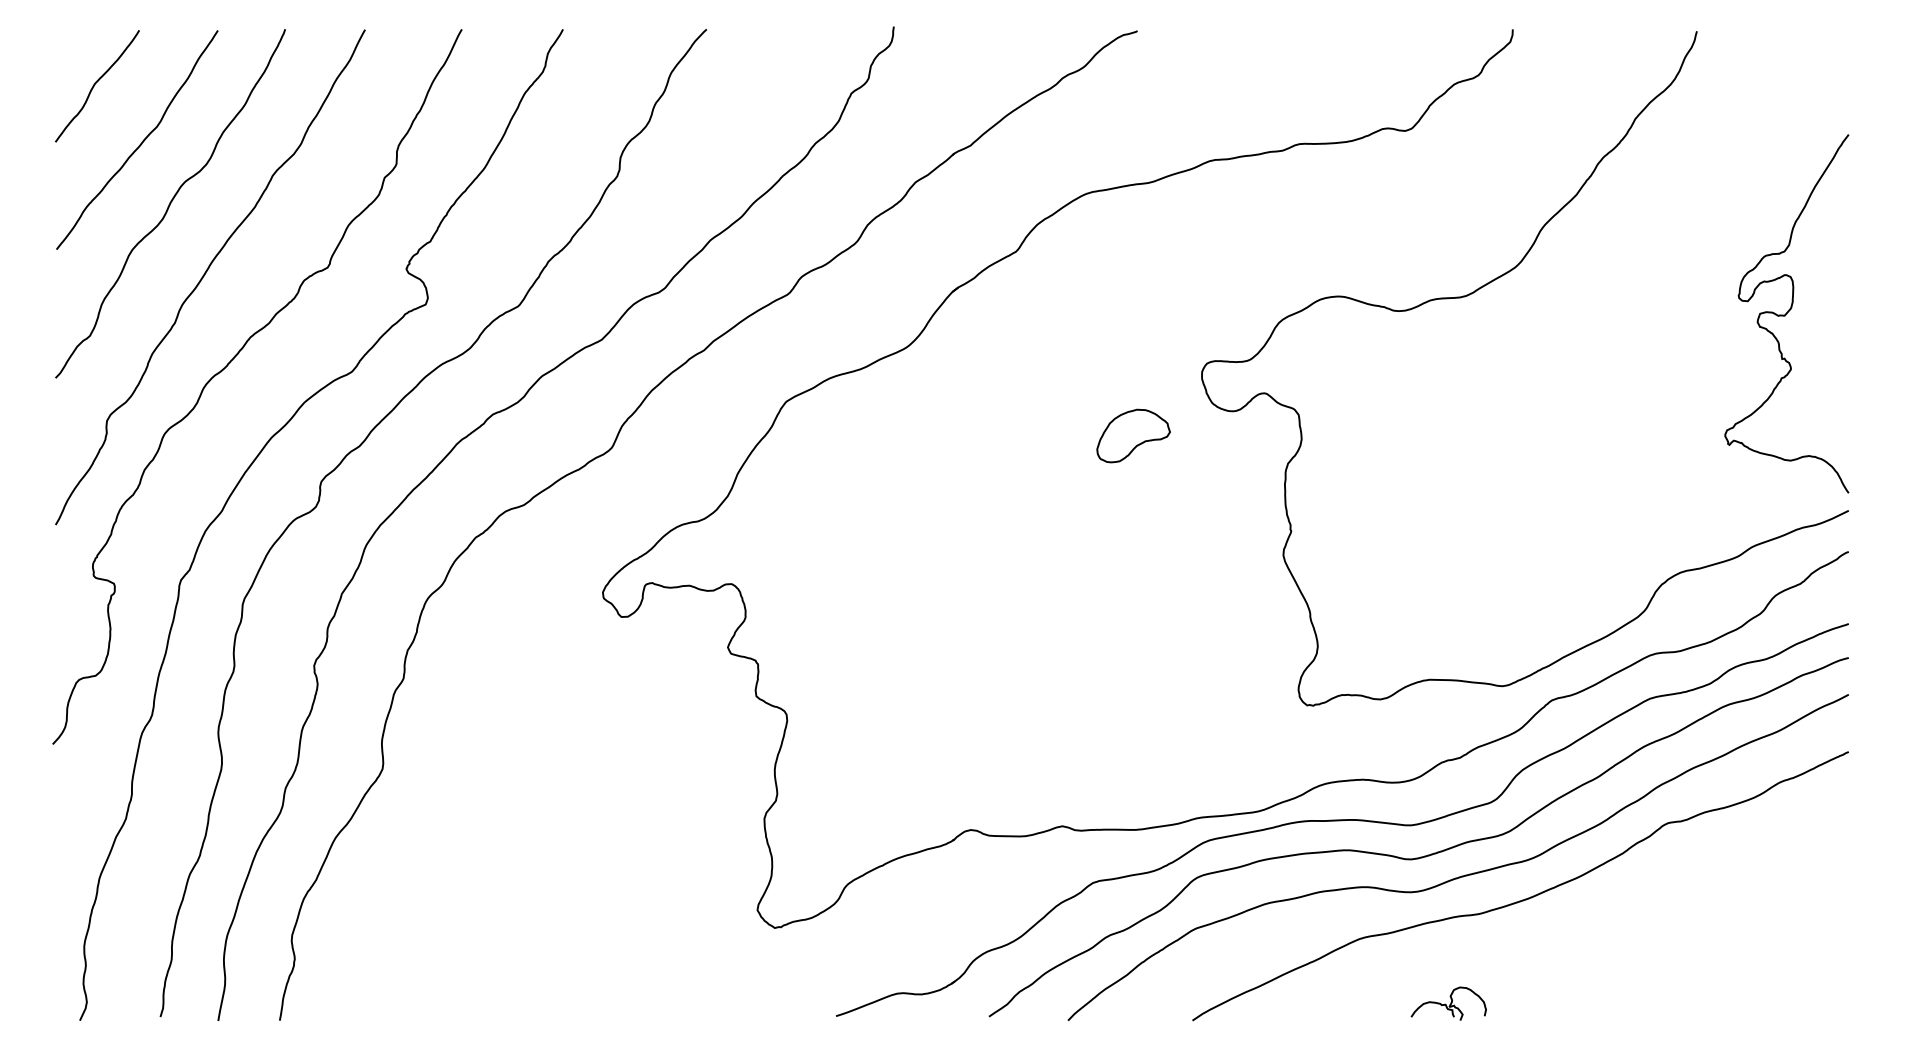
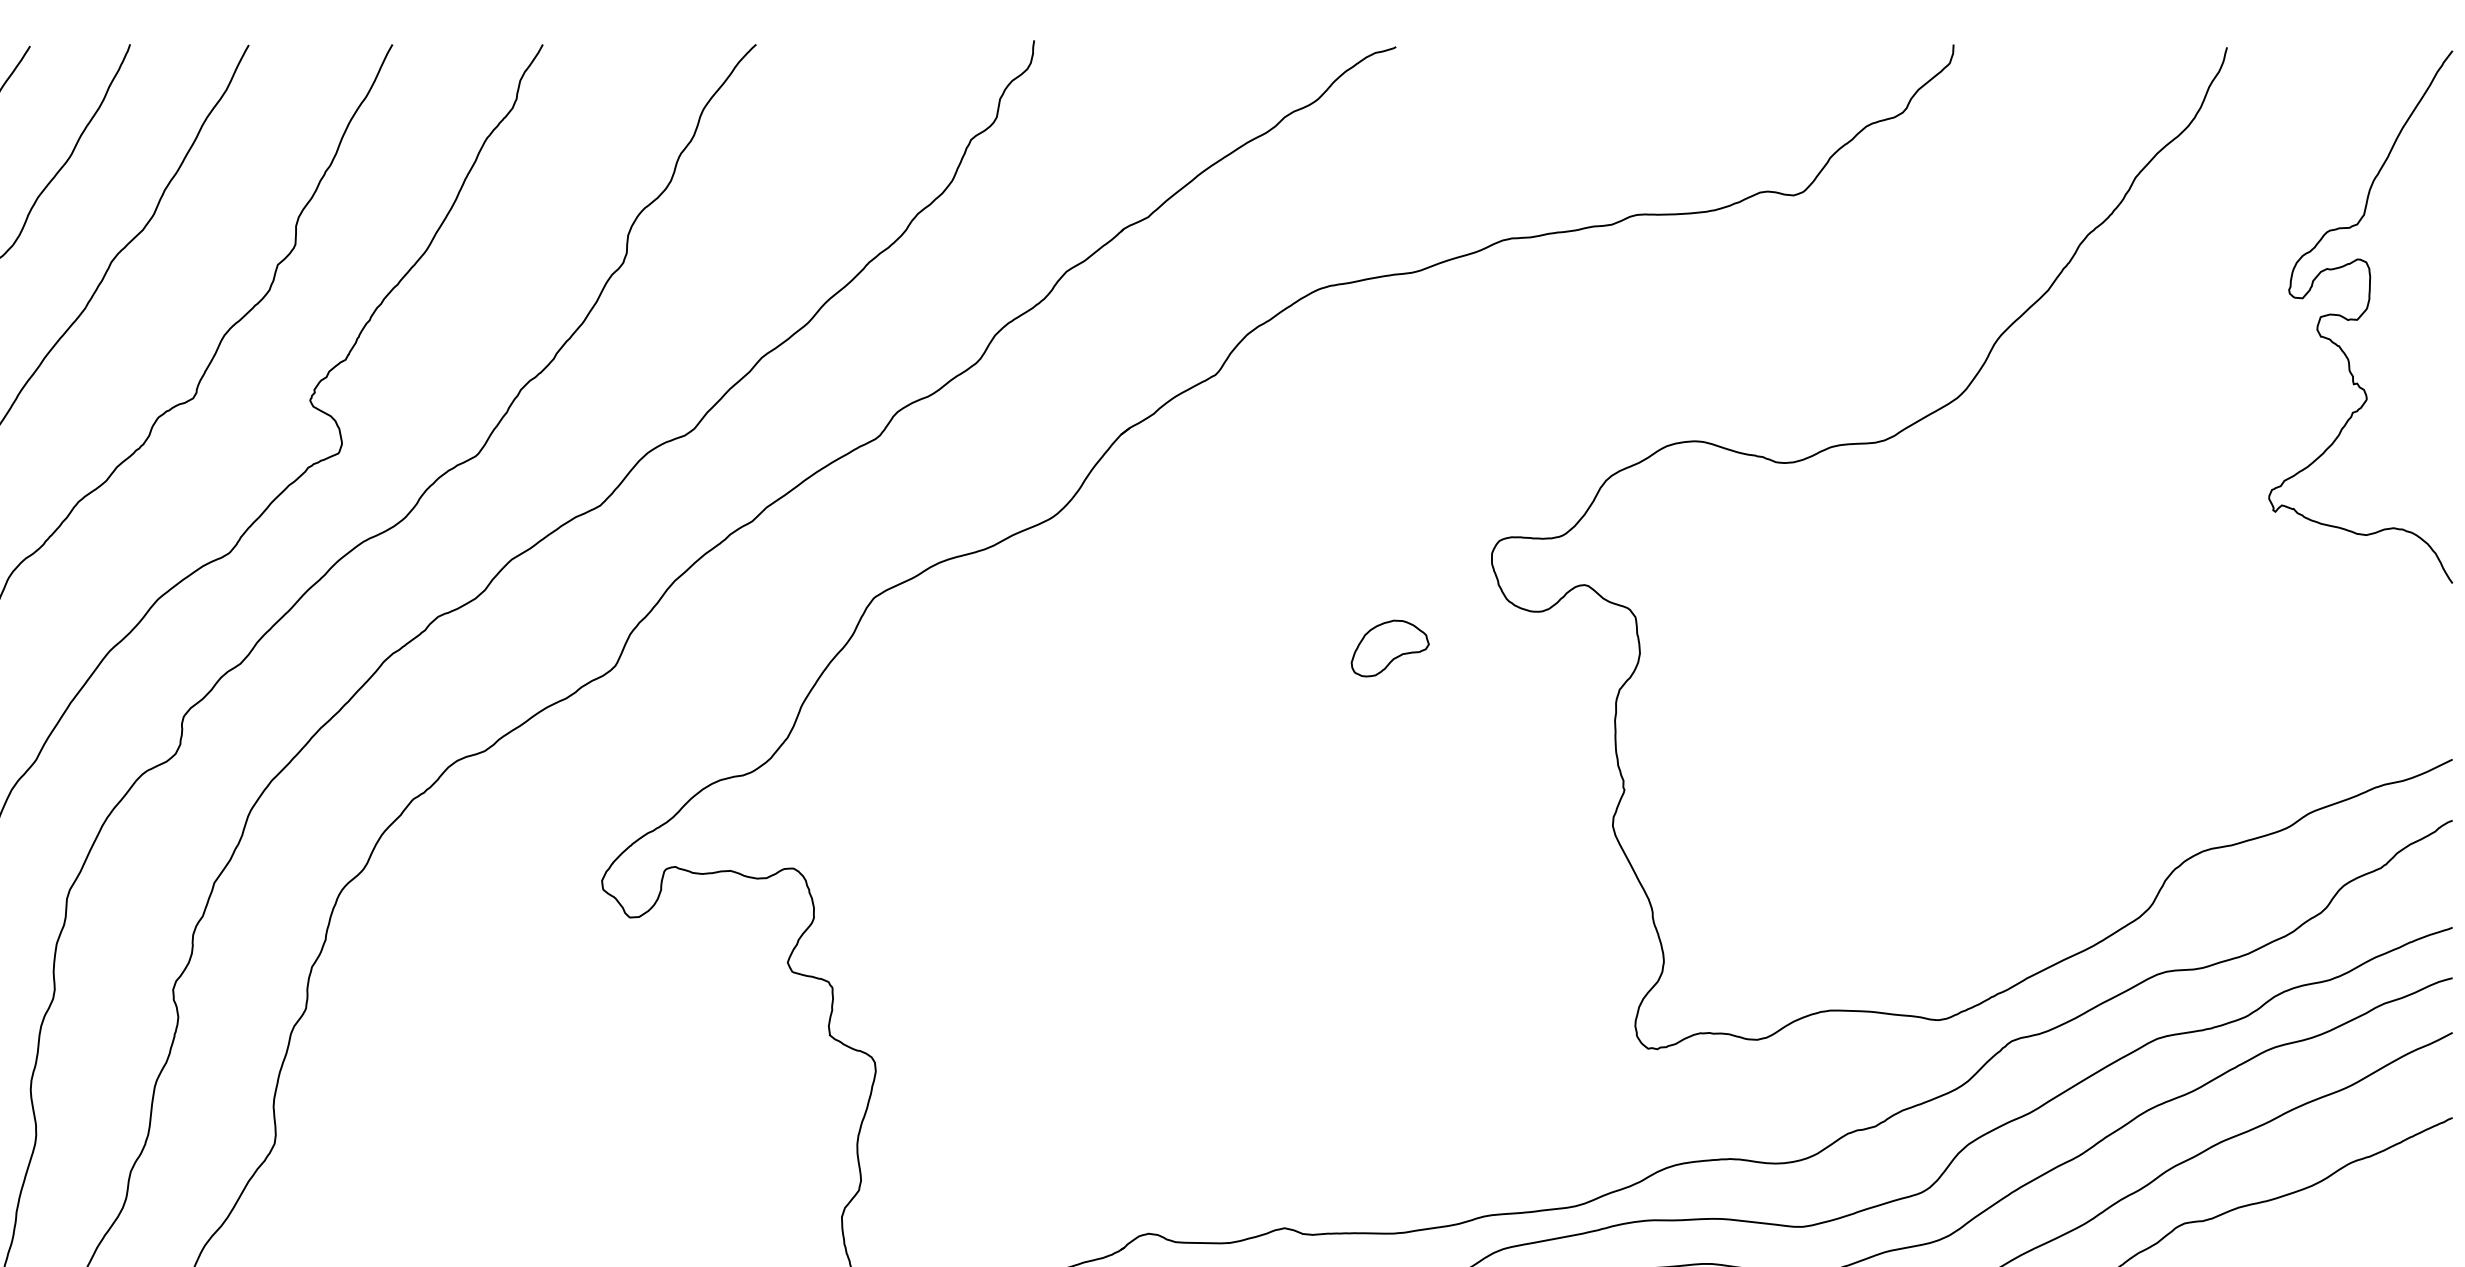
curve: (1786, 313) -> (2360, 316), moved
part: (1133, 435) -> (1390, 647), size x0.71

